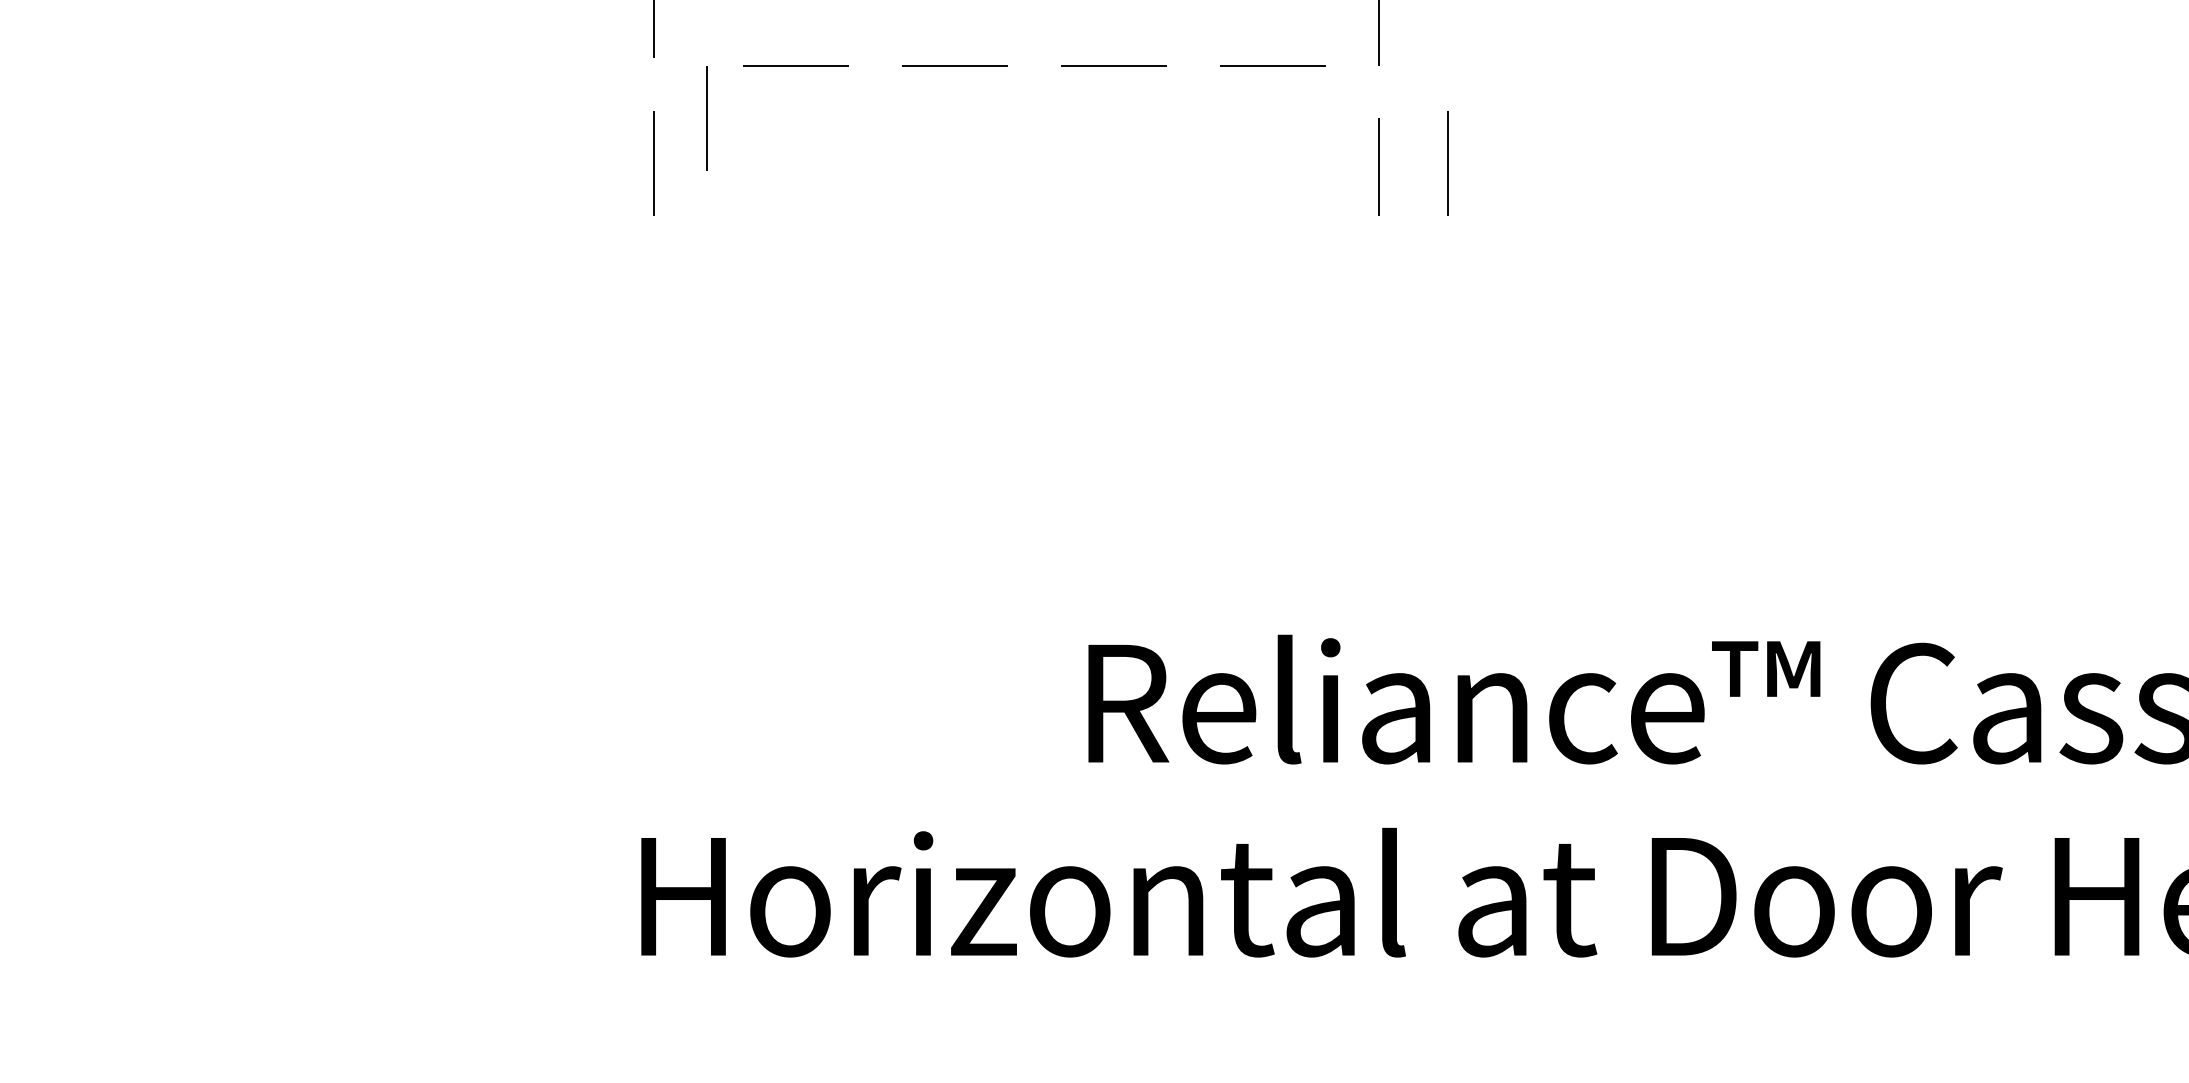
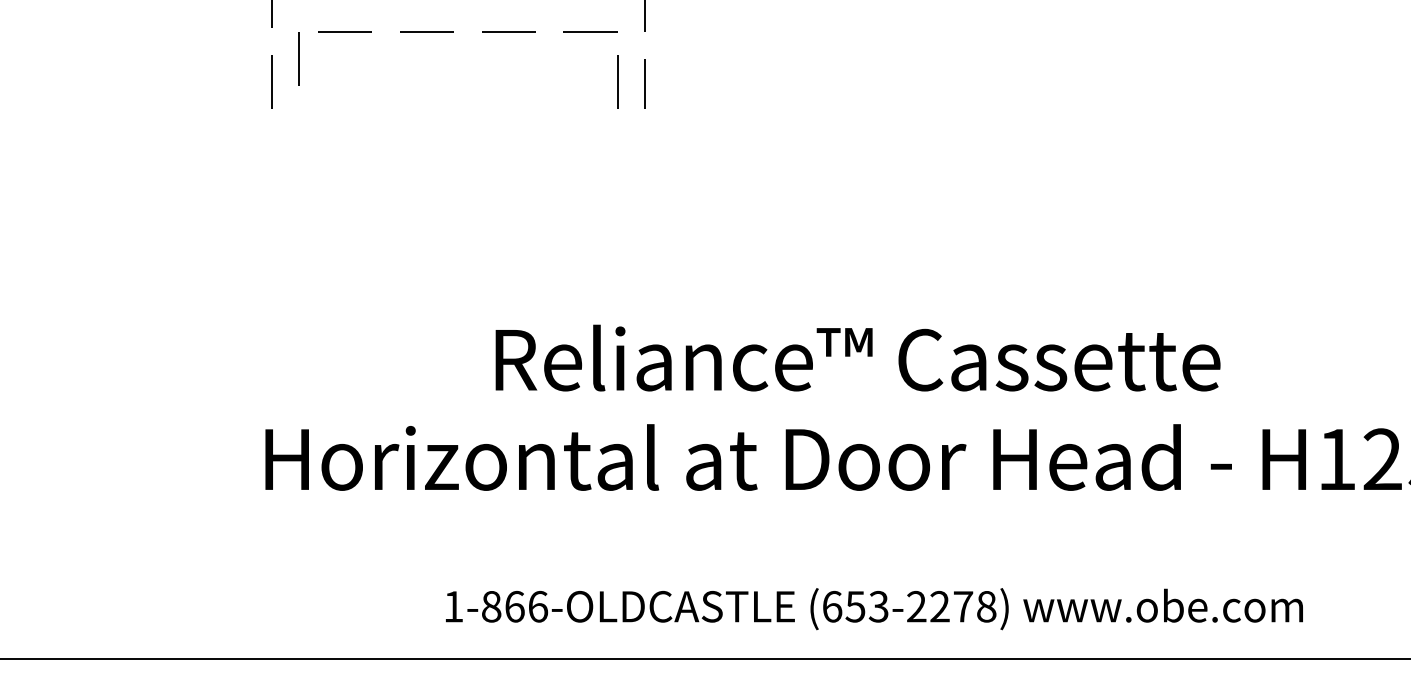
line: (1447, 162) -> (617, 81), moved

